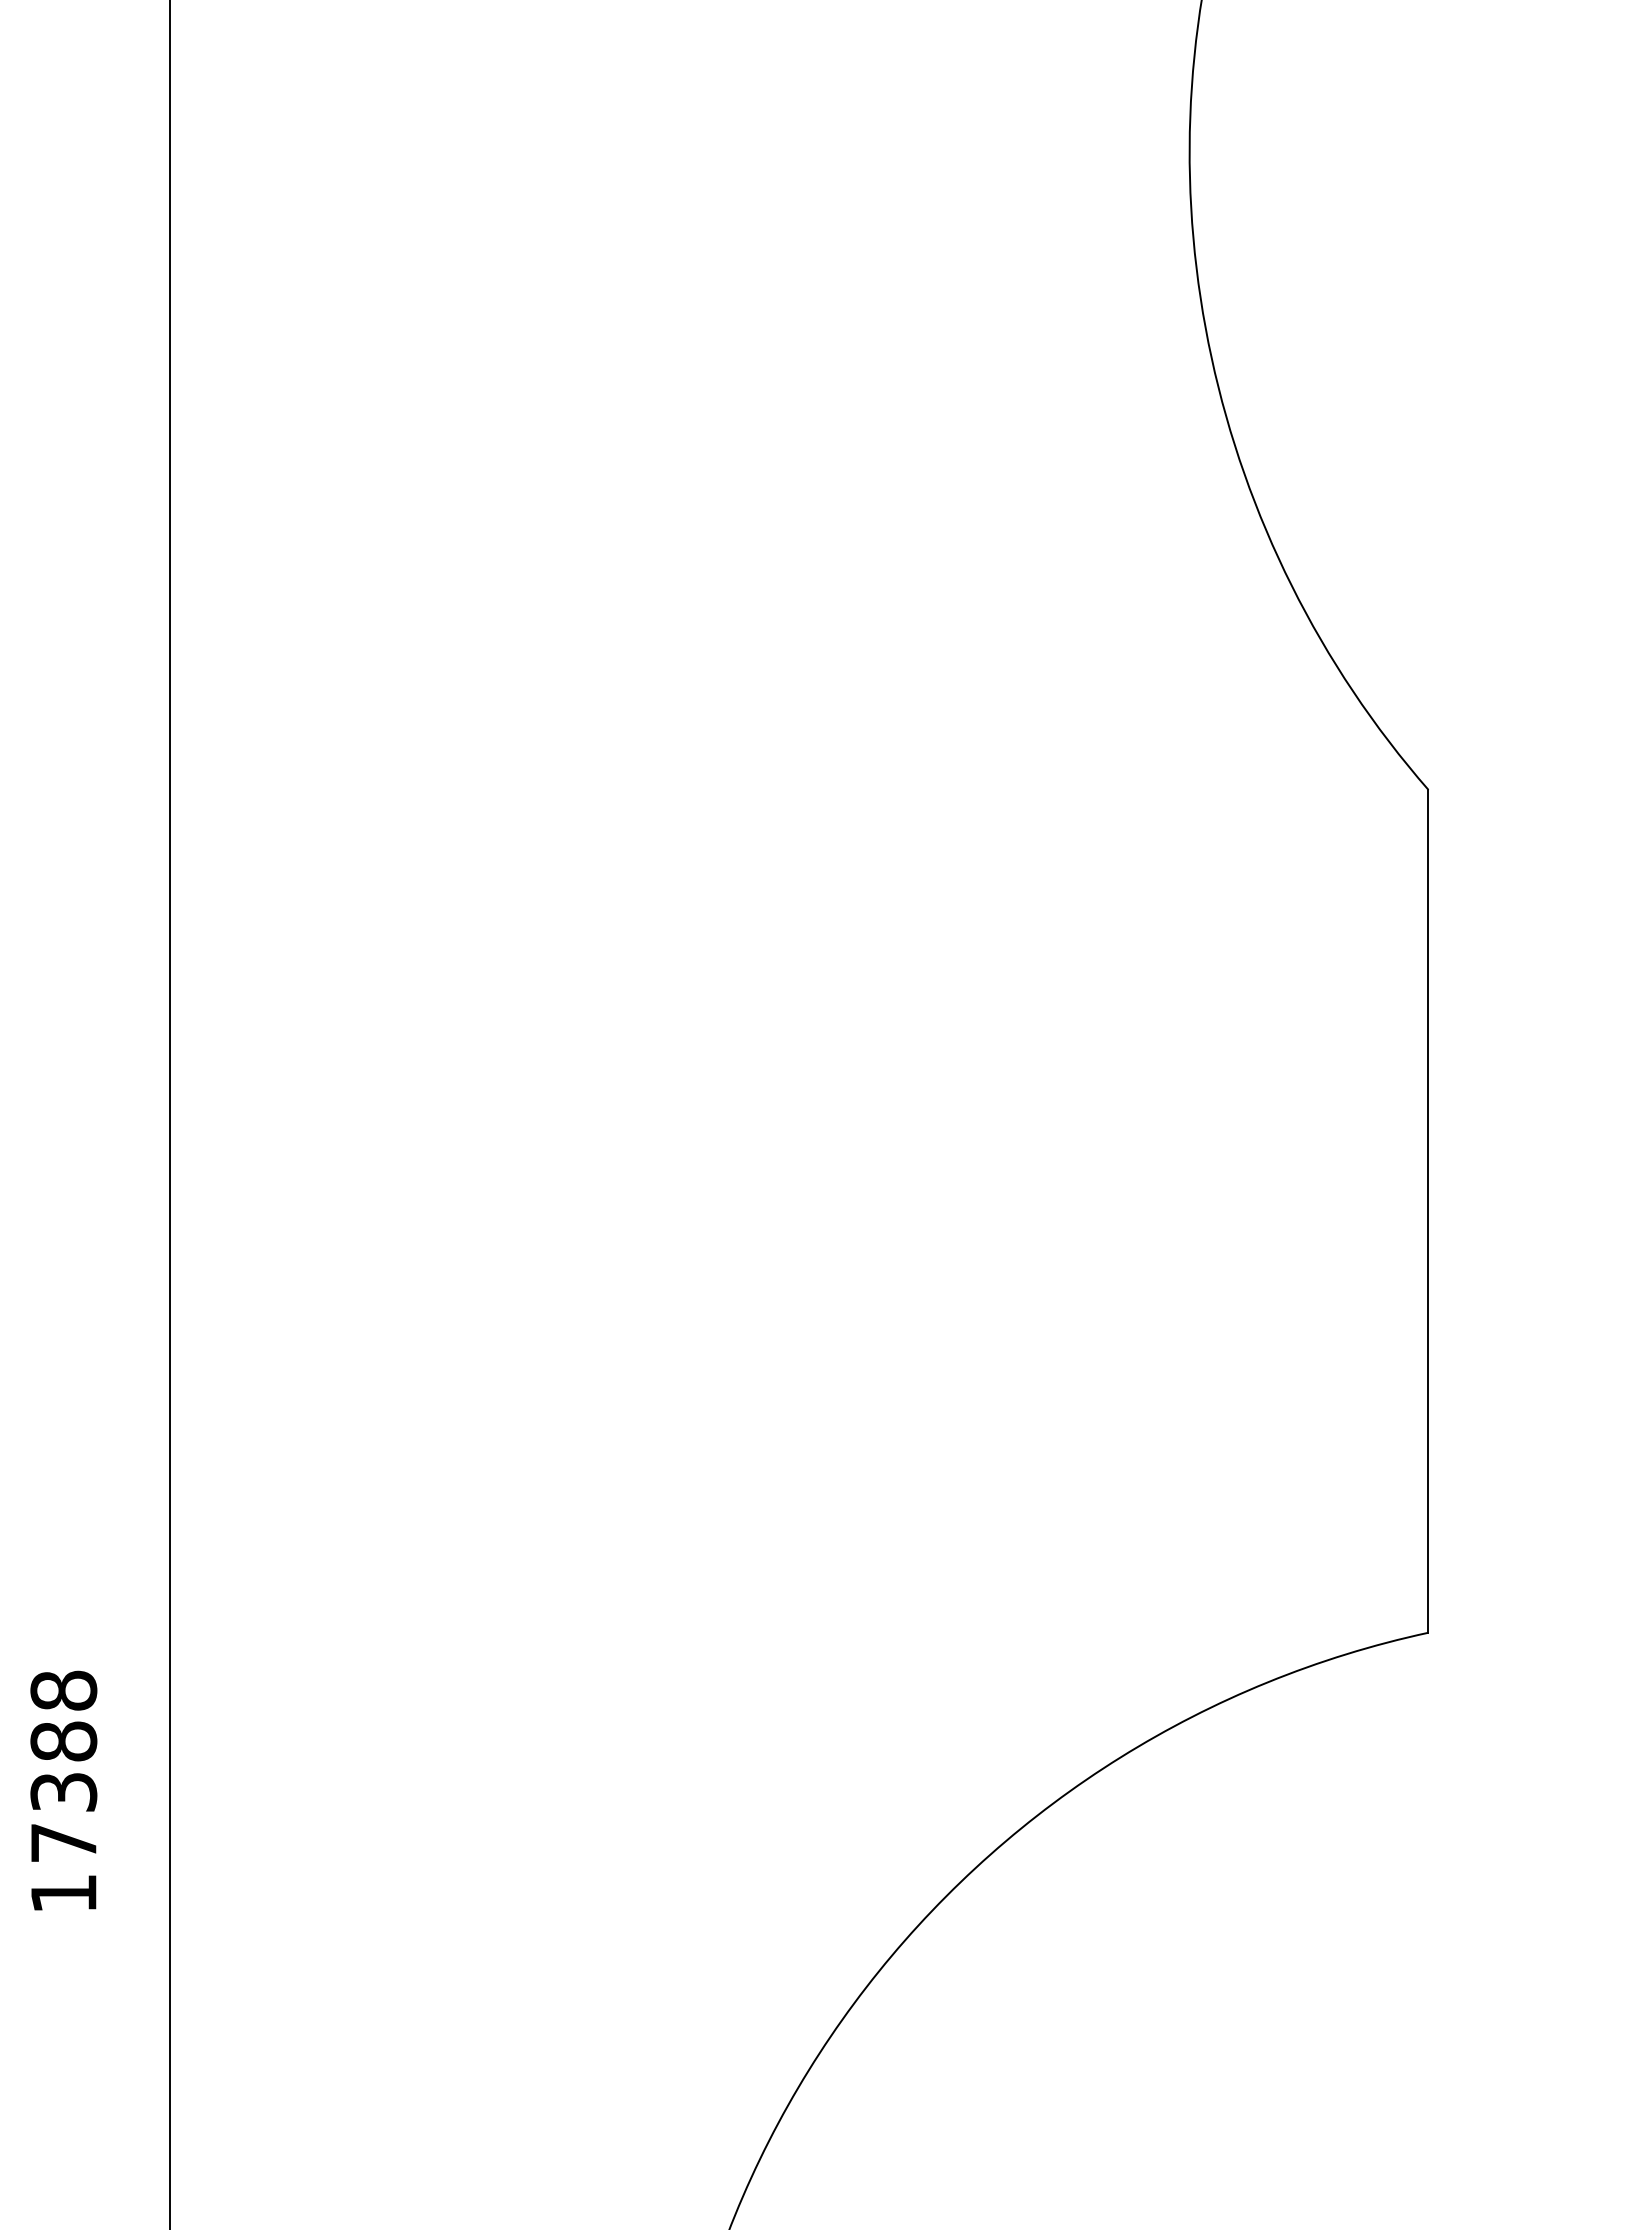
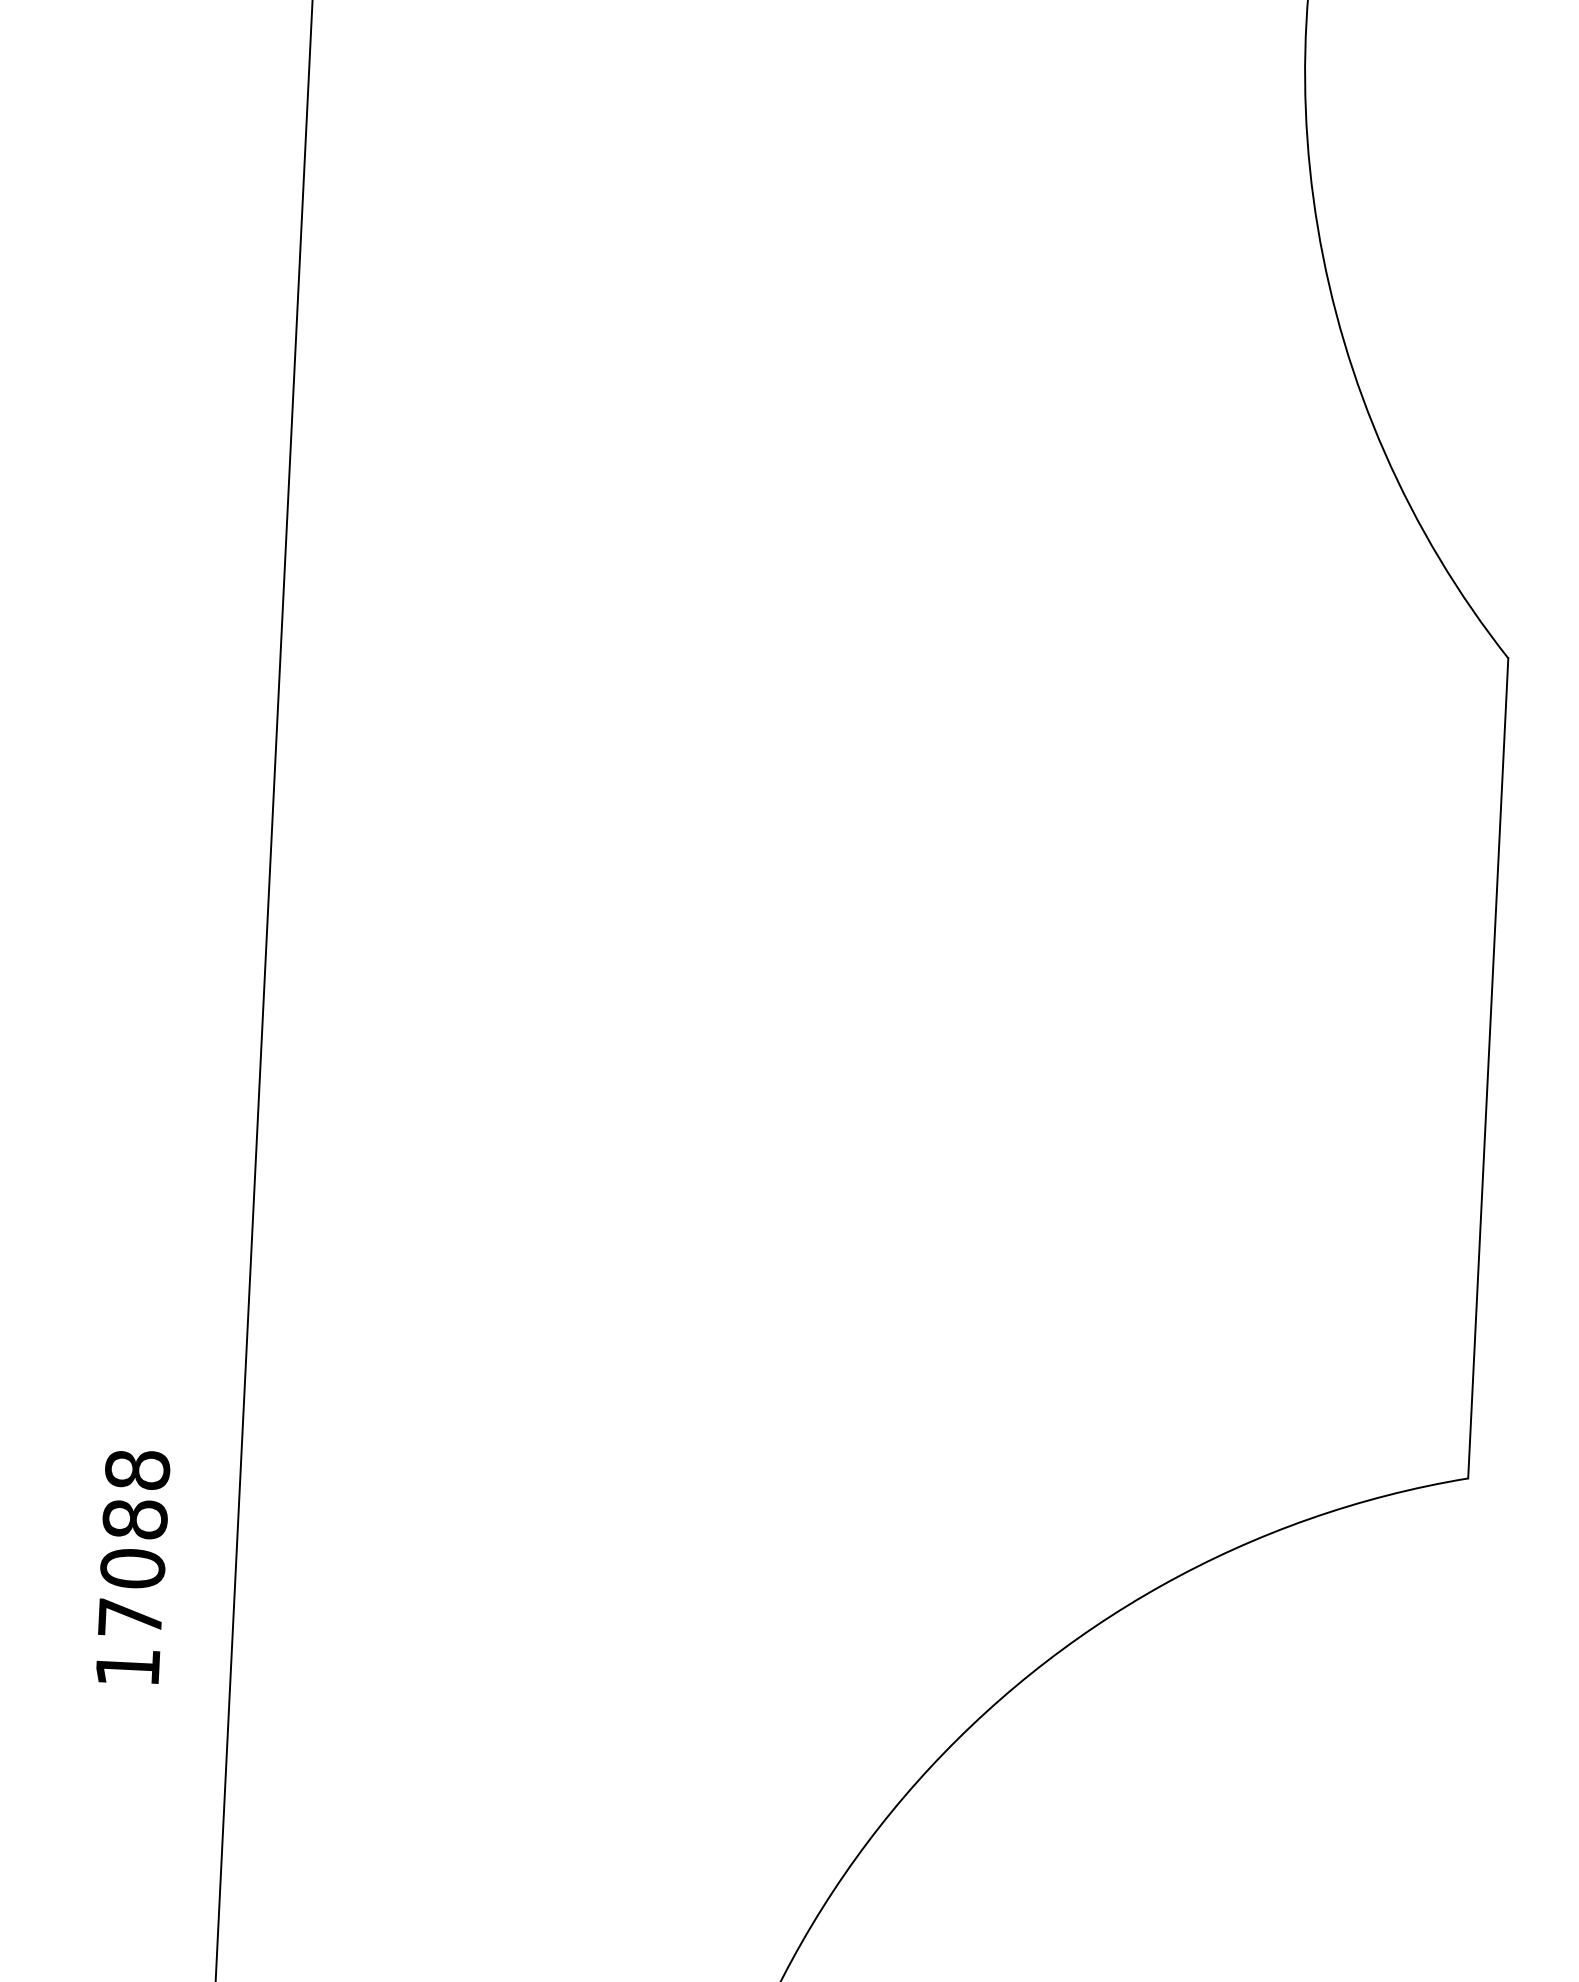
text: (63, 1792) -> (132, 1568), 17388 -> 17088

